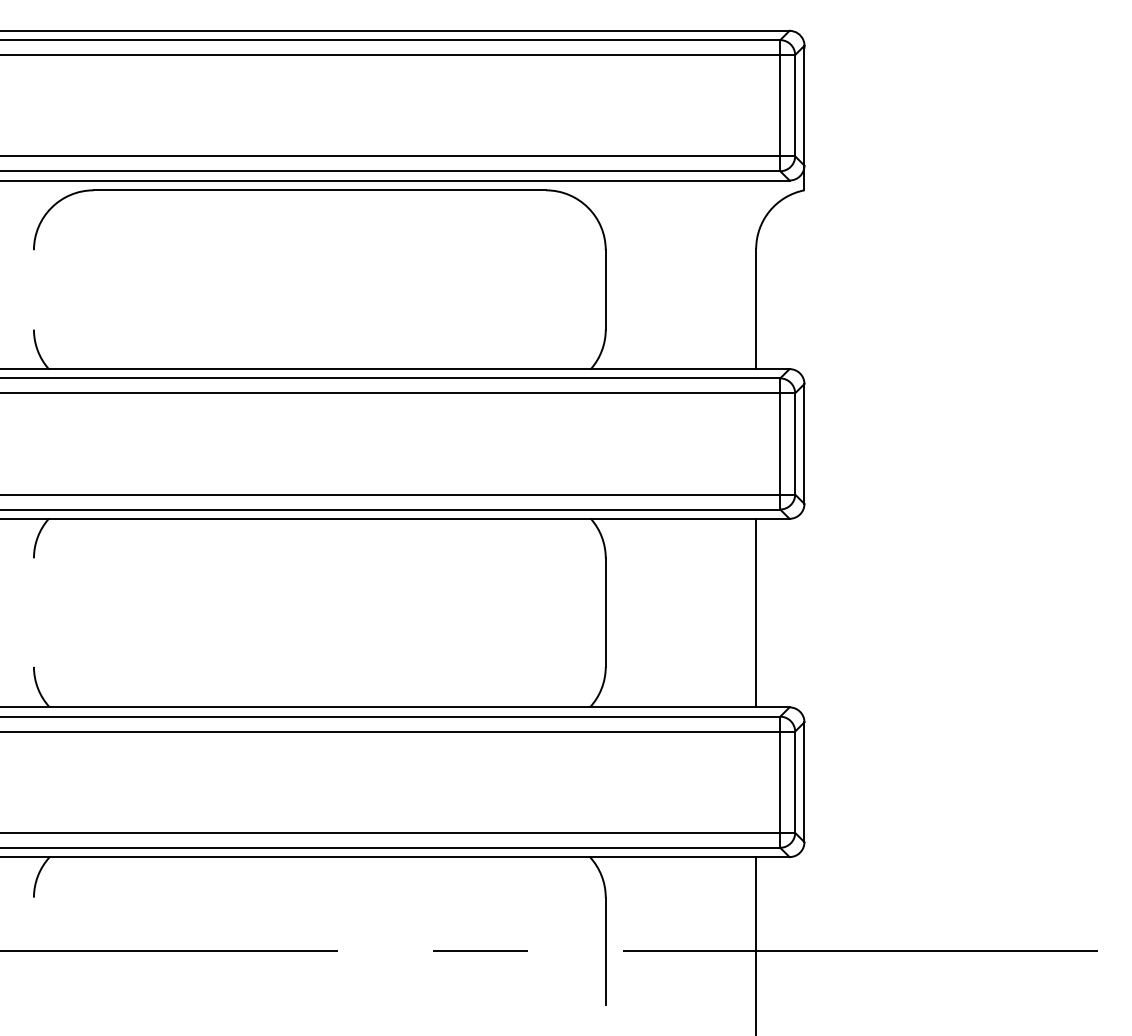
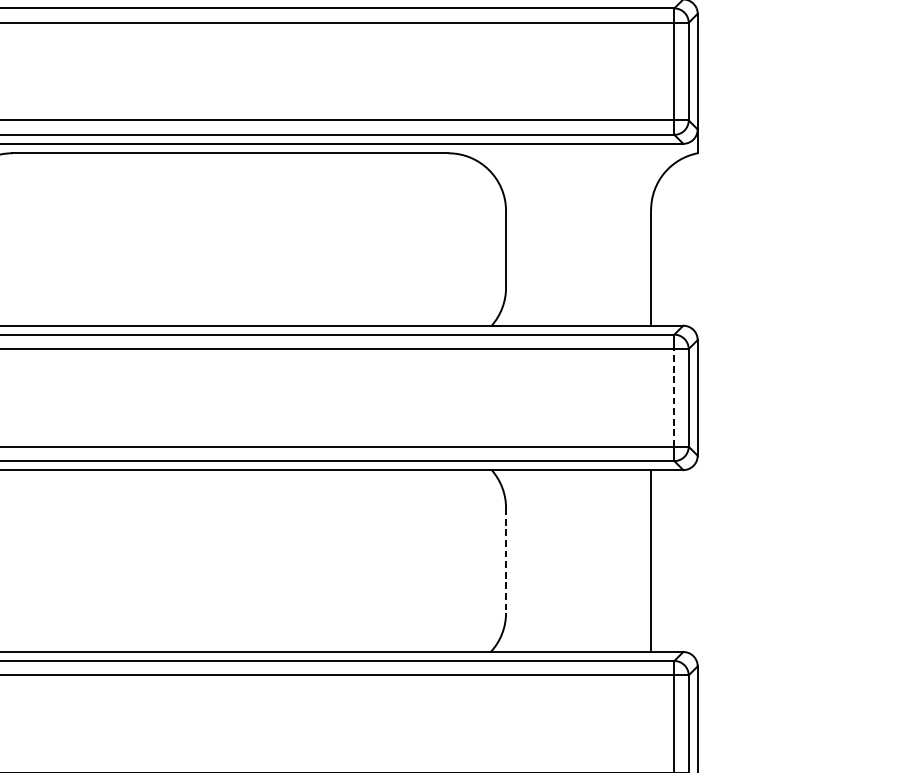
line: (780, 443) -> (674, 397), solid -> dashed
line: (605, 613) -> (505, 561), solid -> dashed

